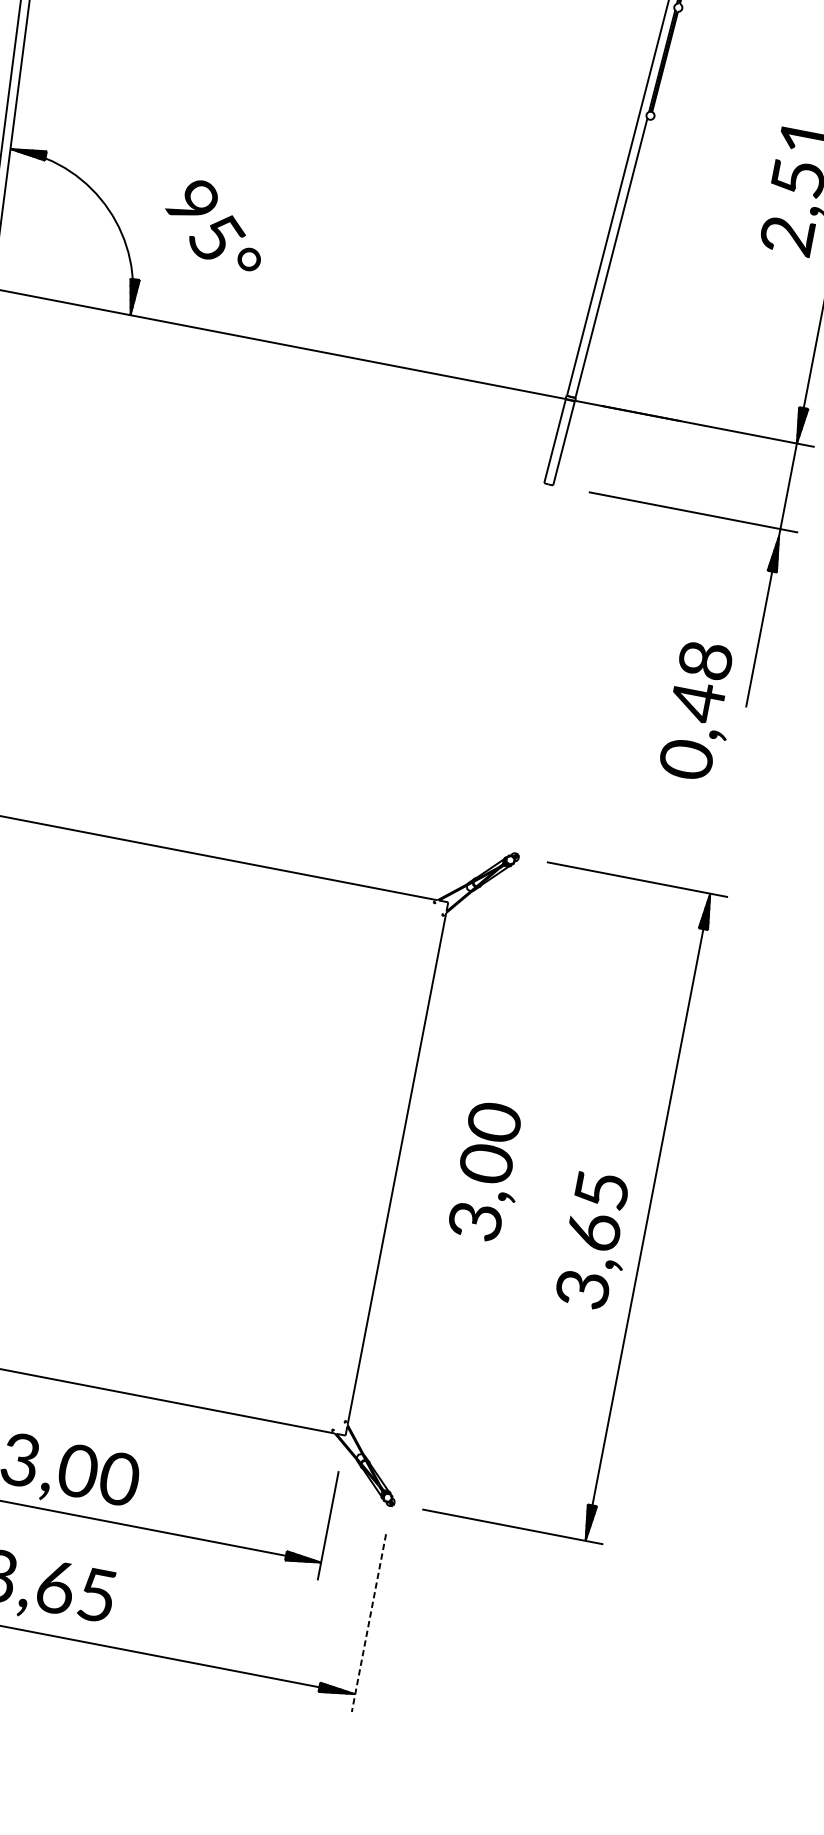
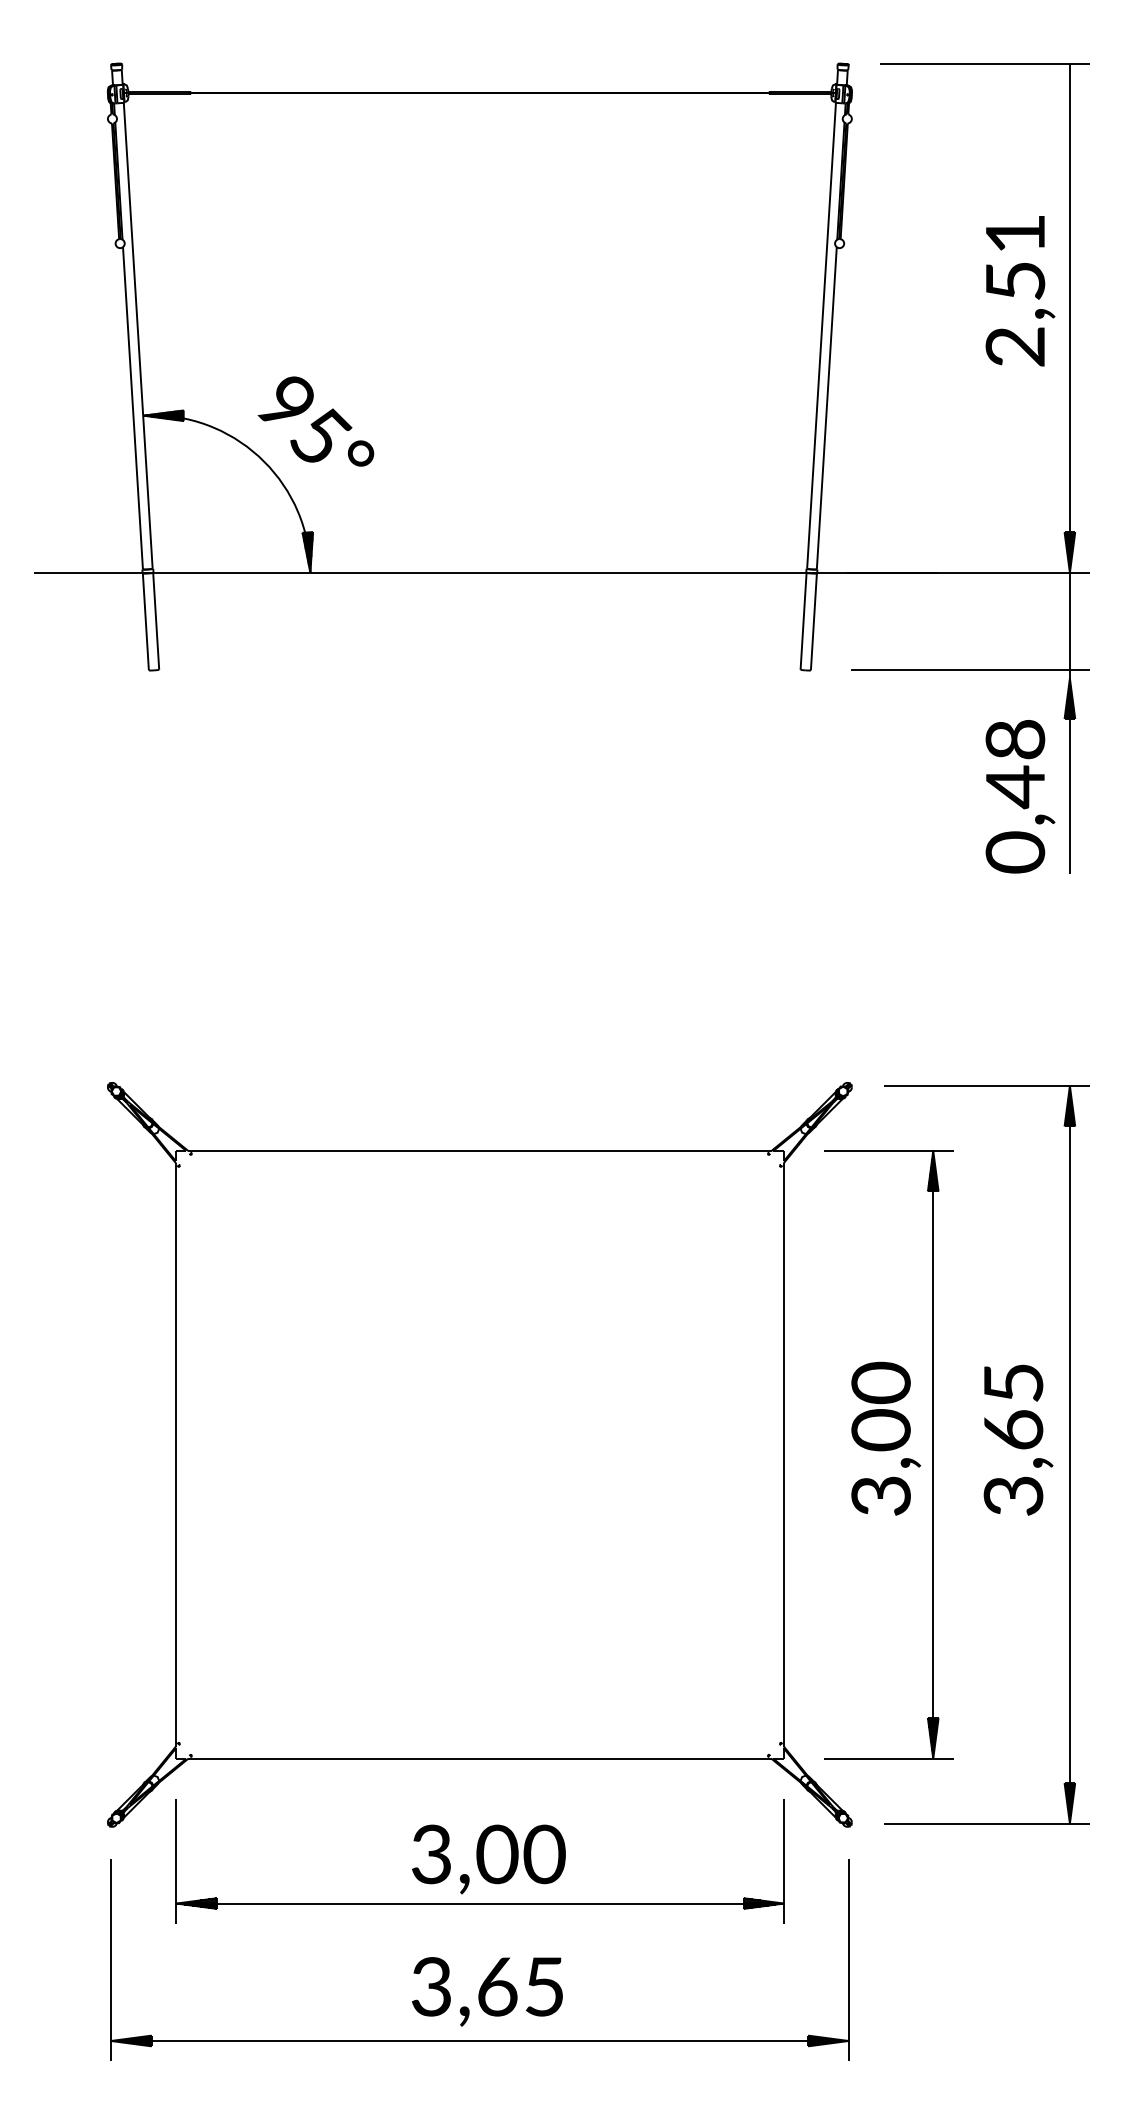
text: (214, 223) -> (315, 421), moved
text: (700, 711) -> (1020, 796), moved
part: (527, 1193) -> (932, 1454), added
text: (596, 1240) -> (1018, 1439), moved
line: (369, 1623) -> (849, 1960), dashed -> solid

